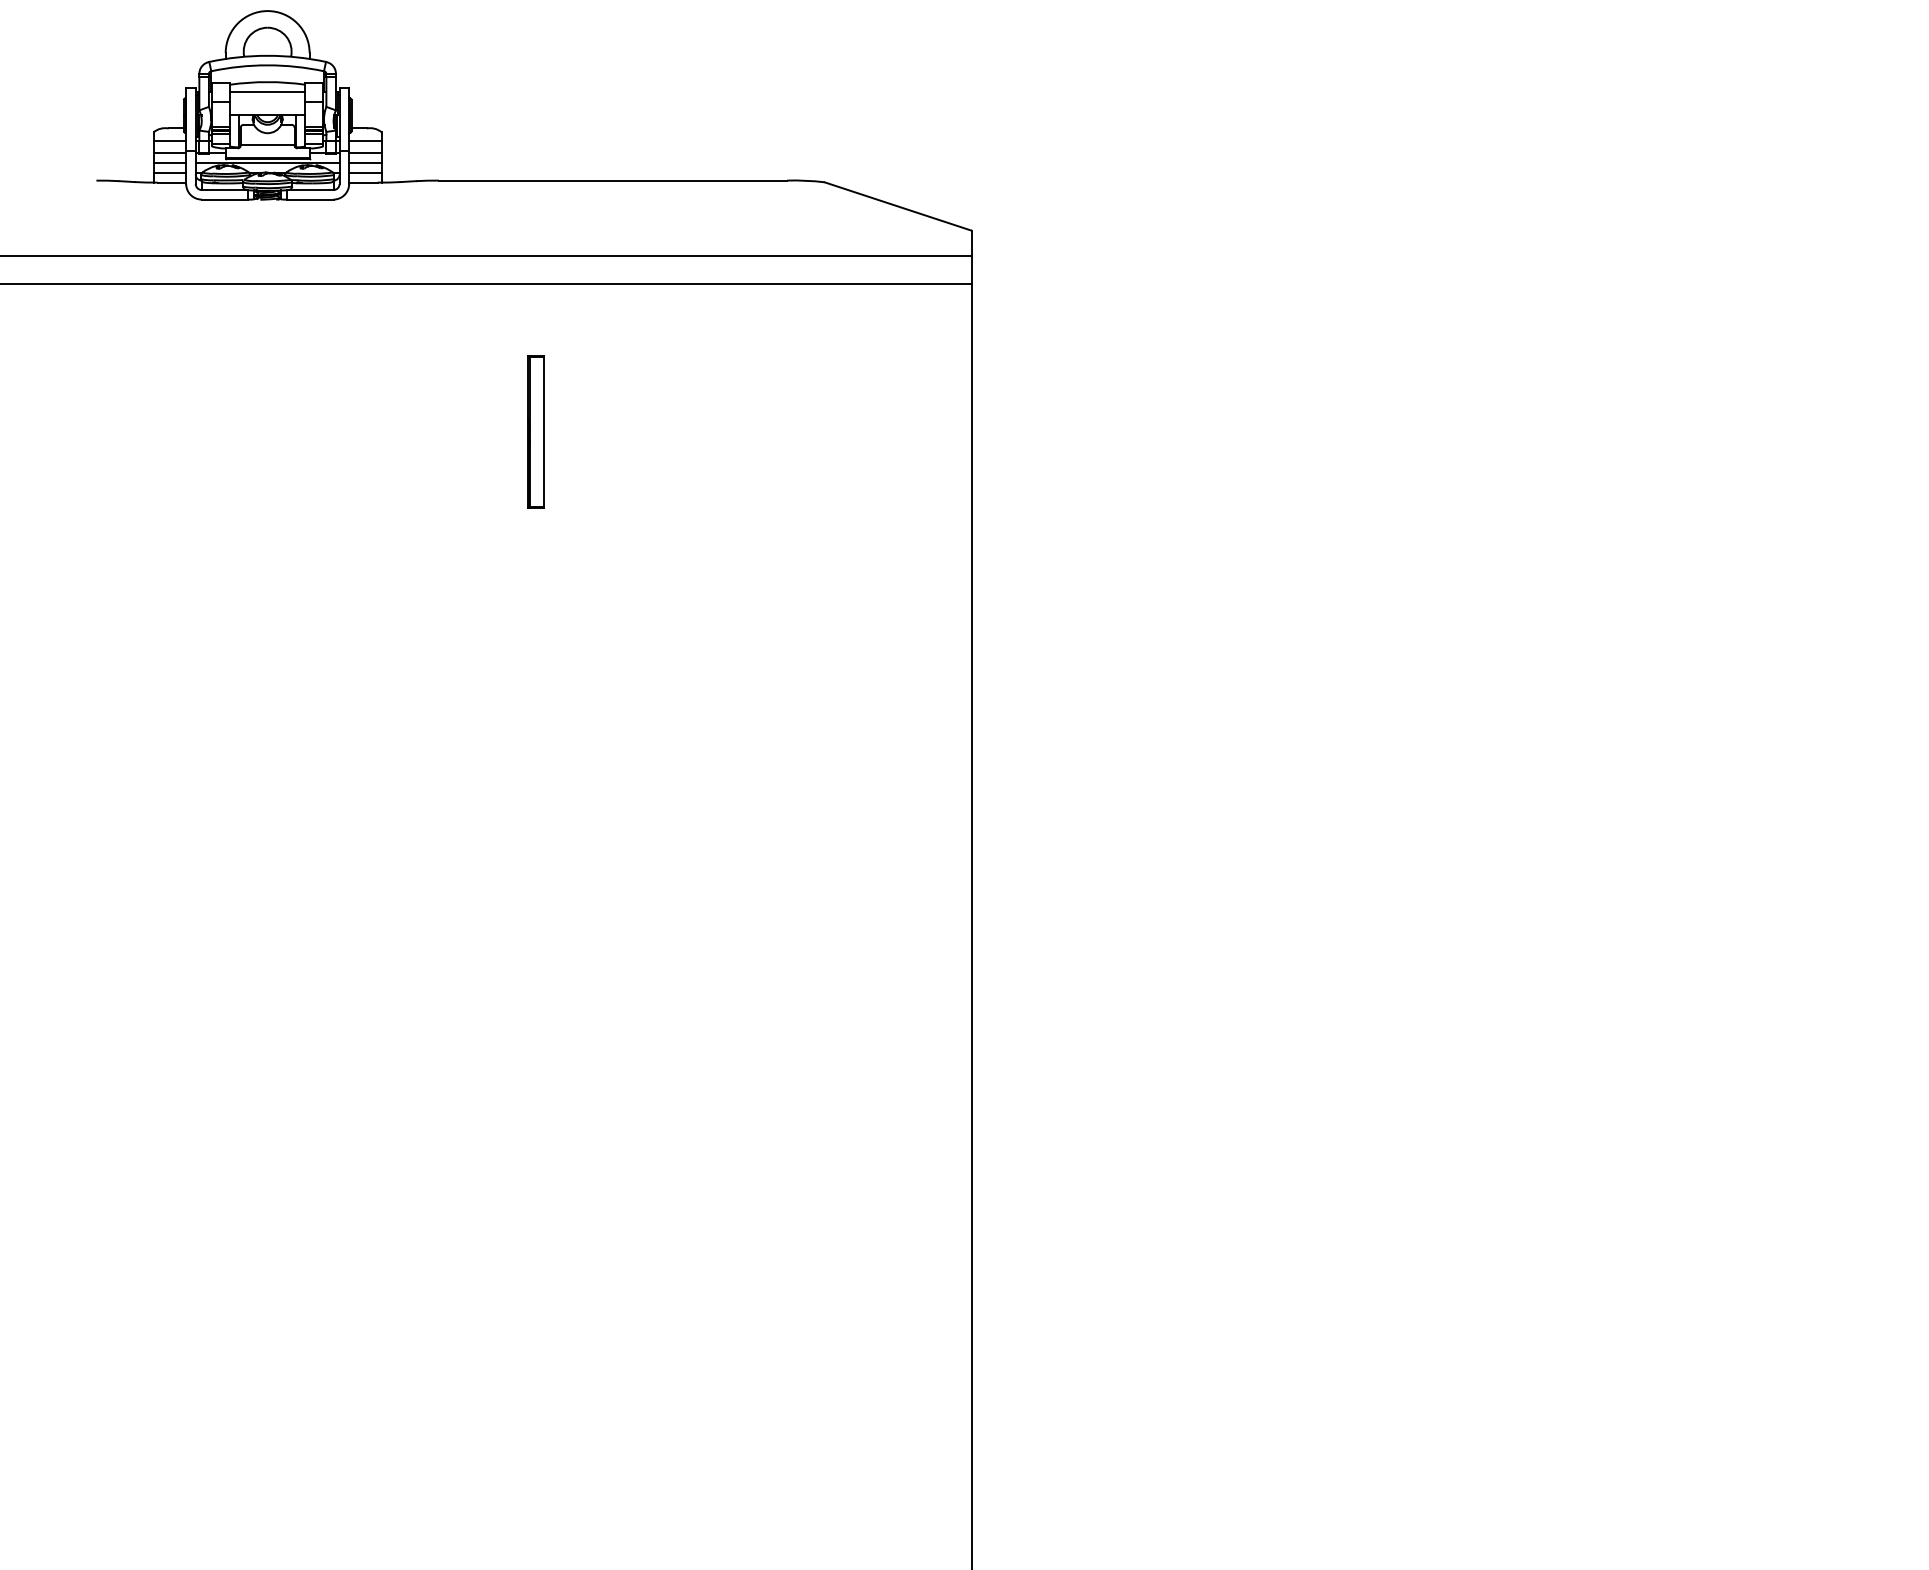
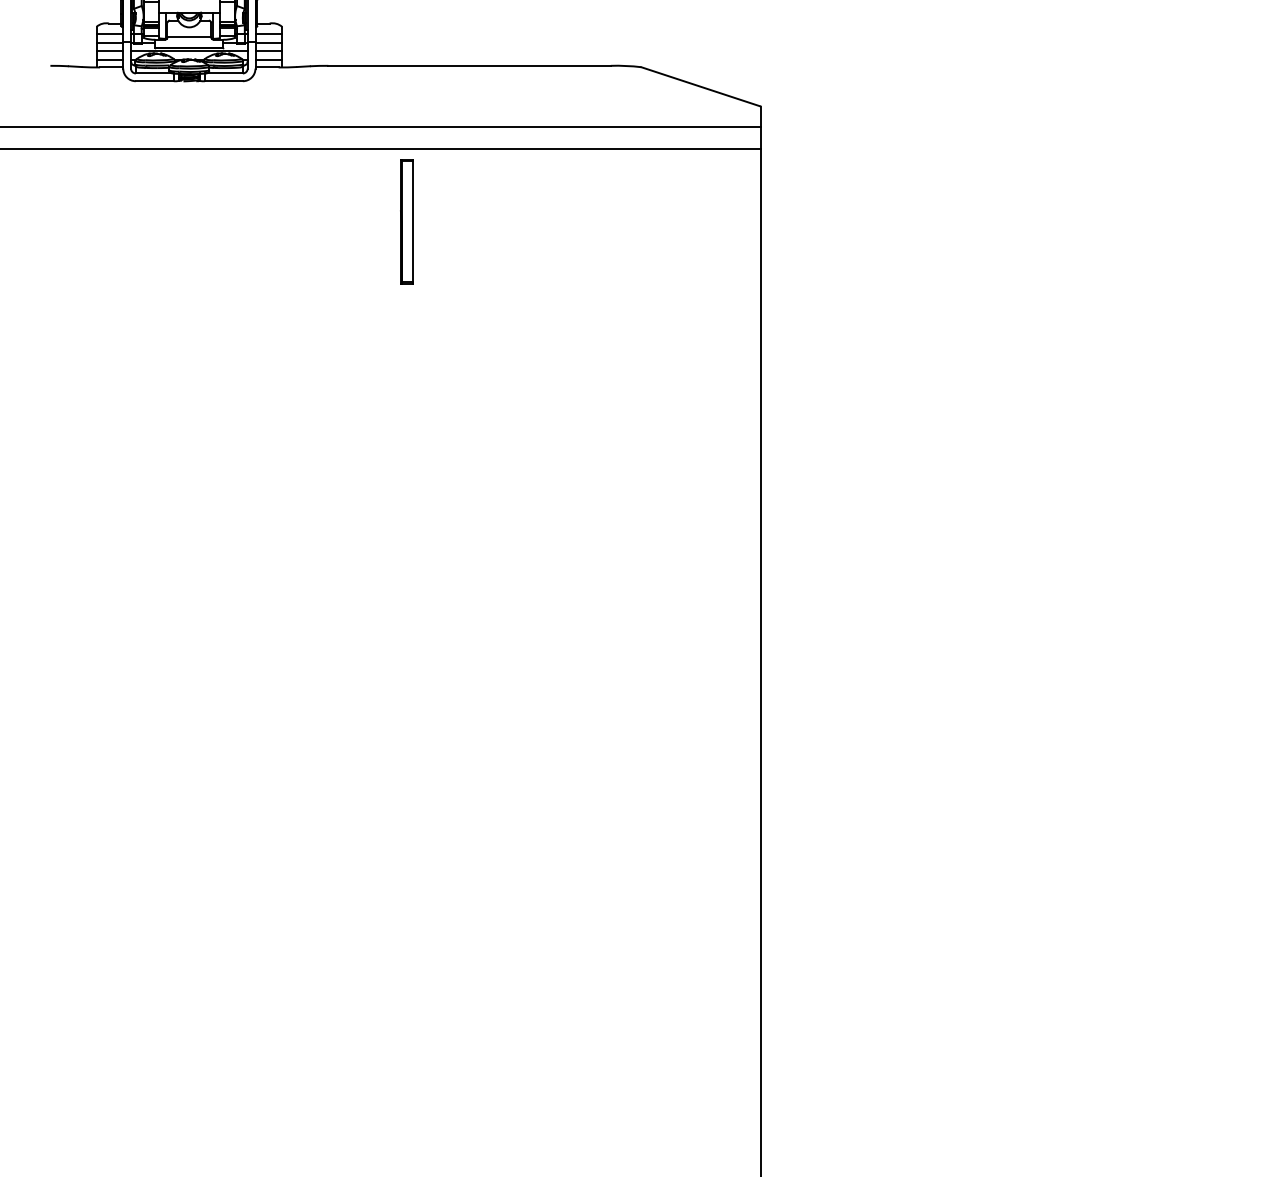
part: (535, 431) -> (406, 221), moved

